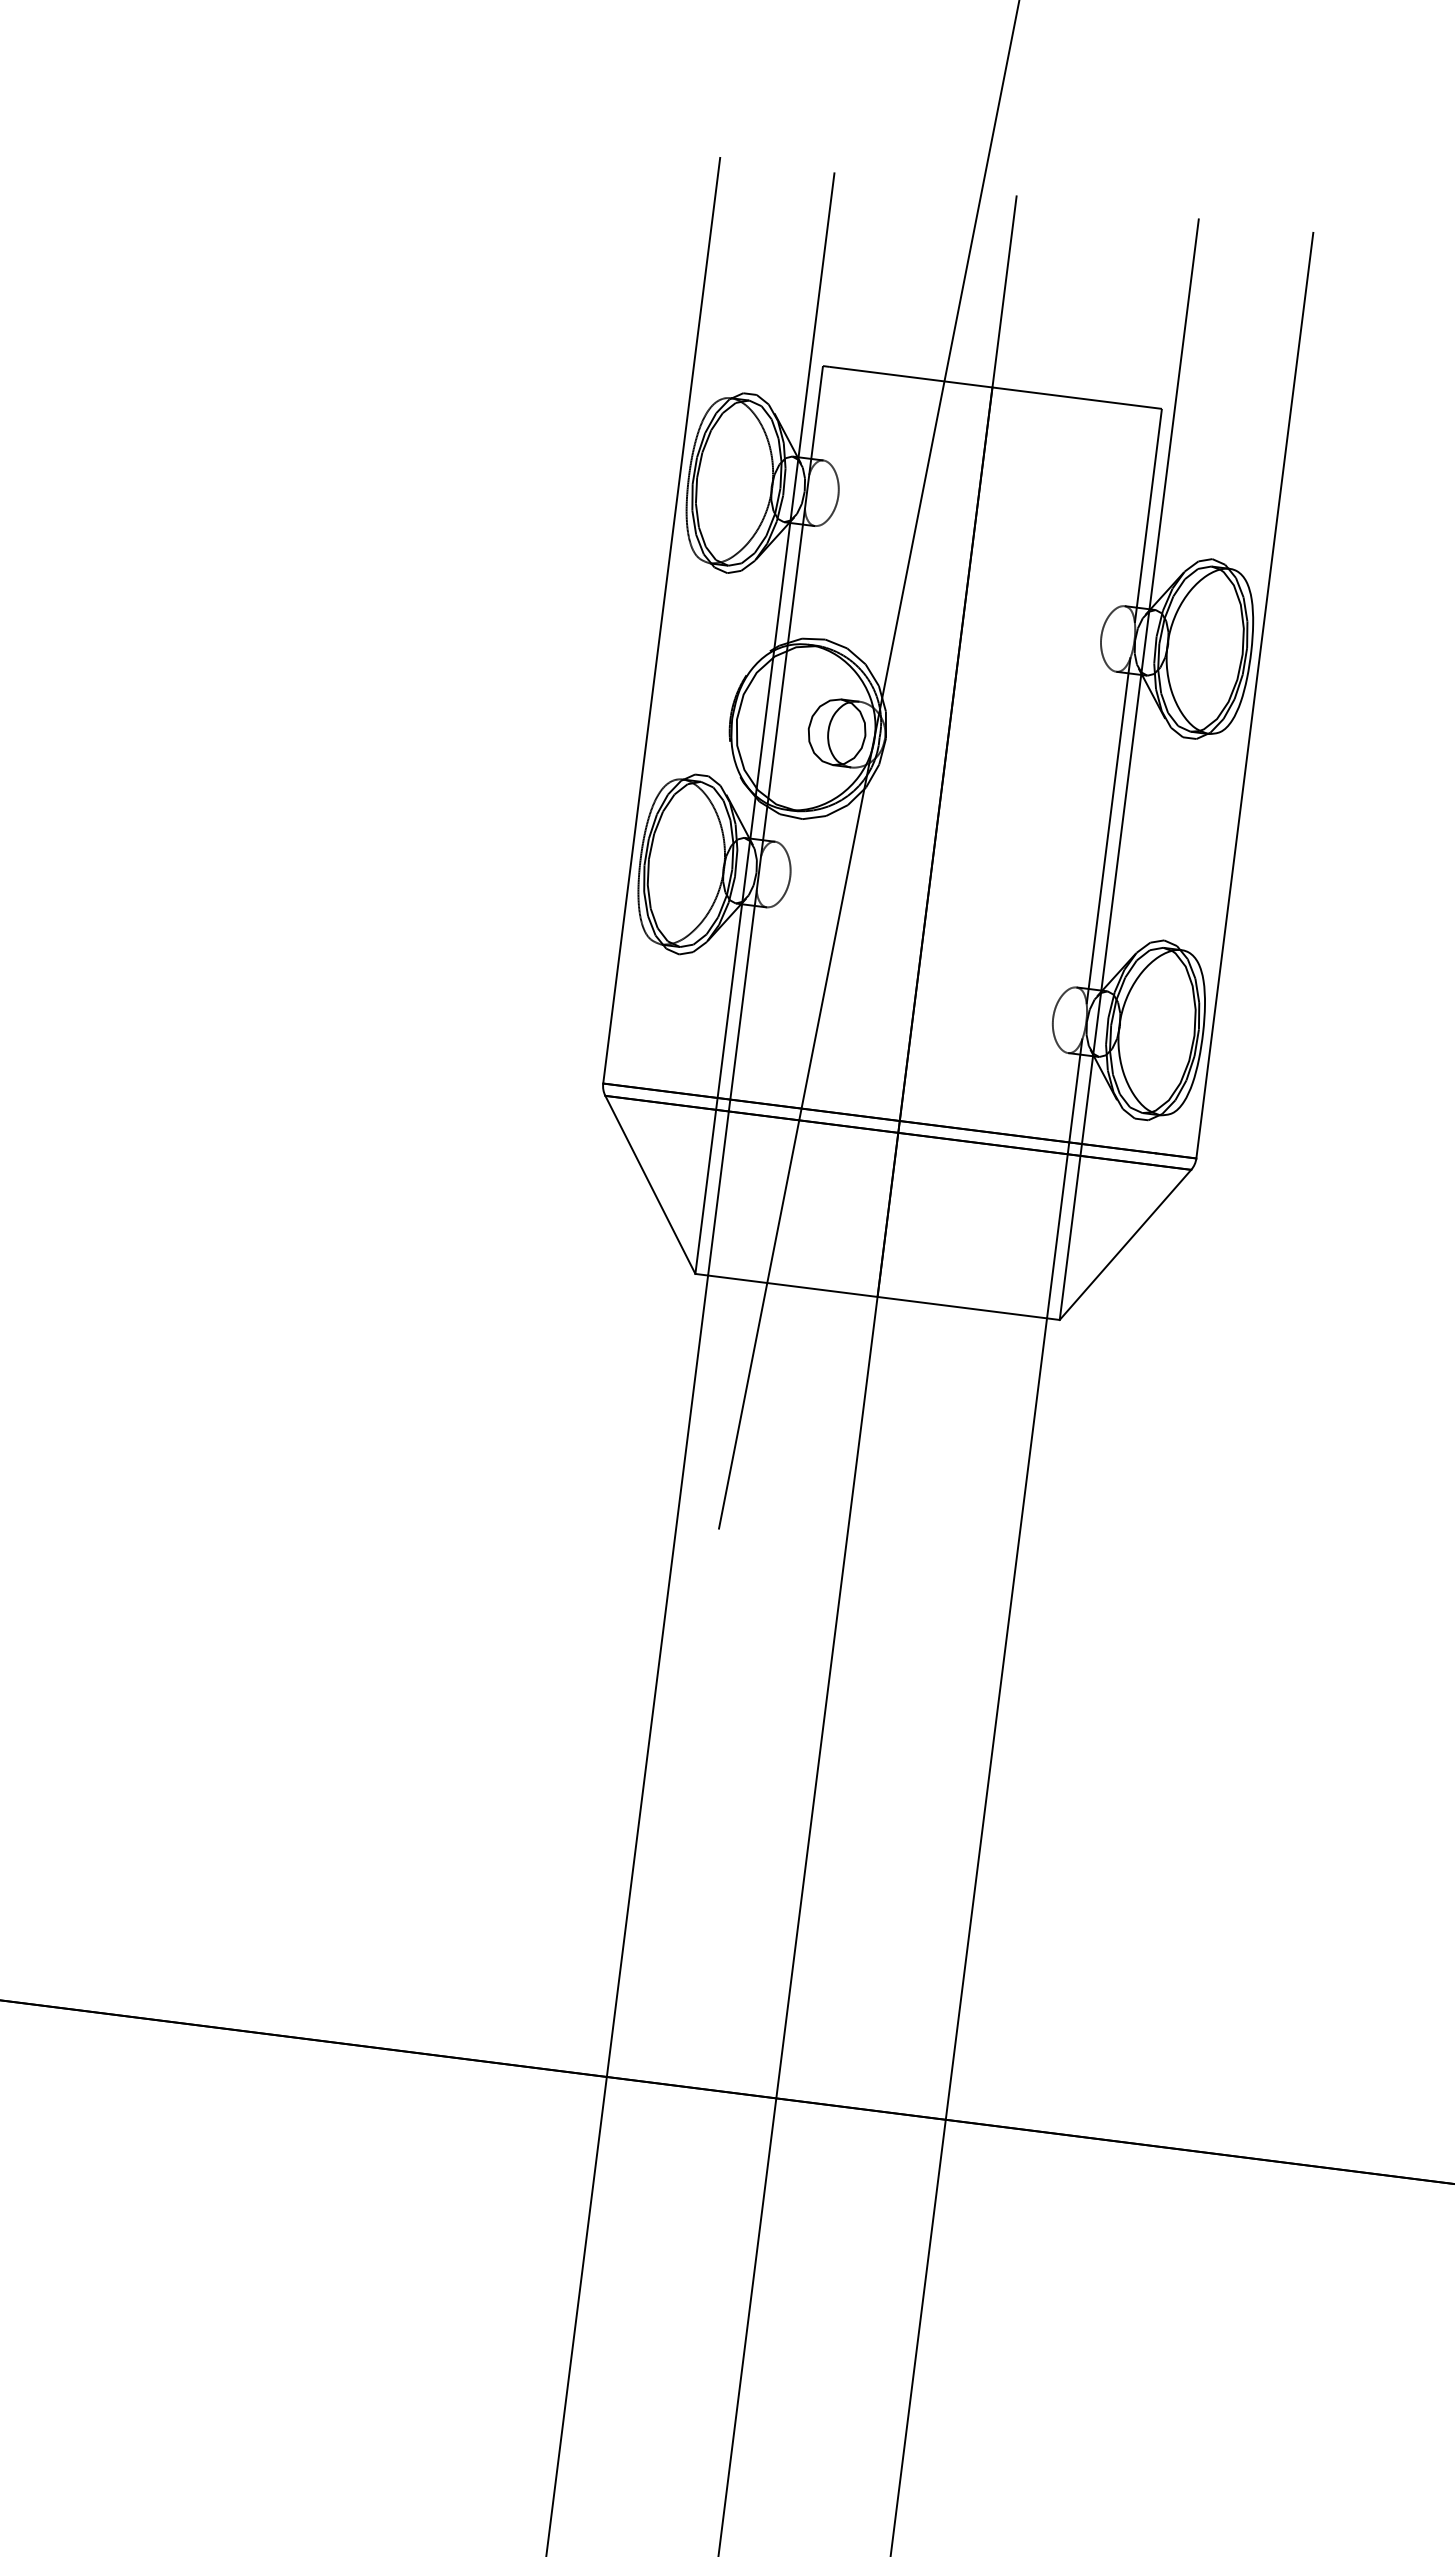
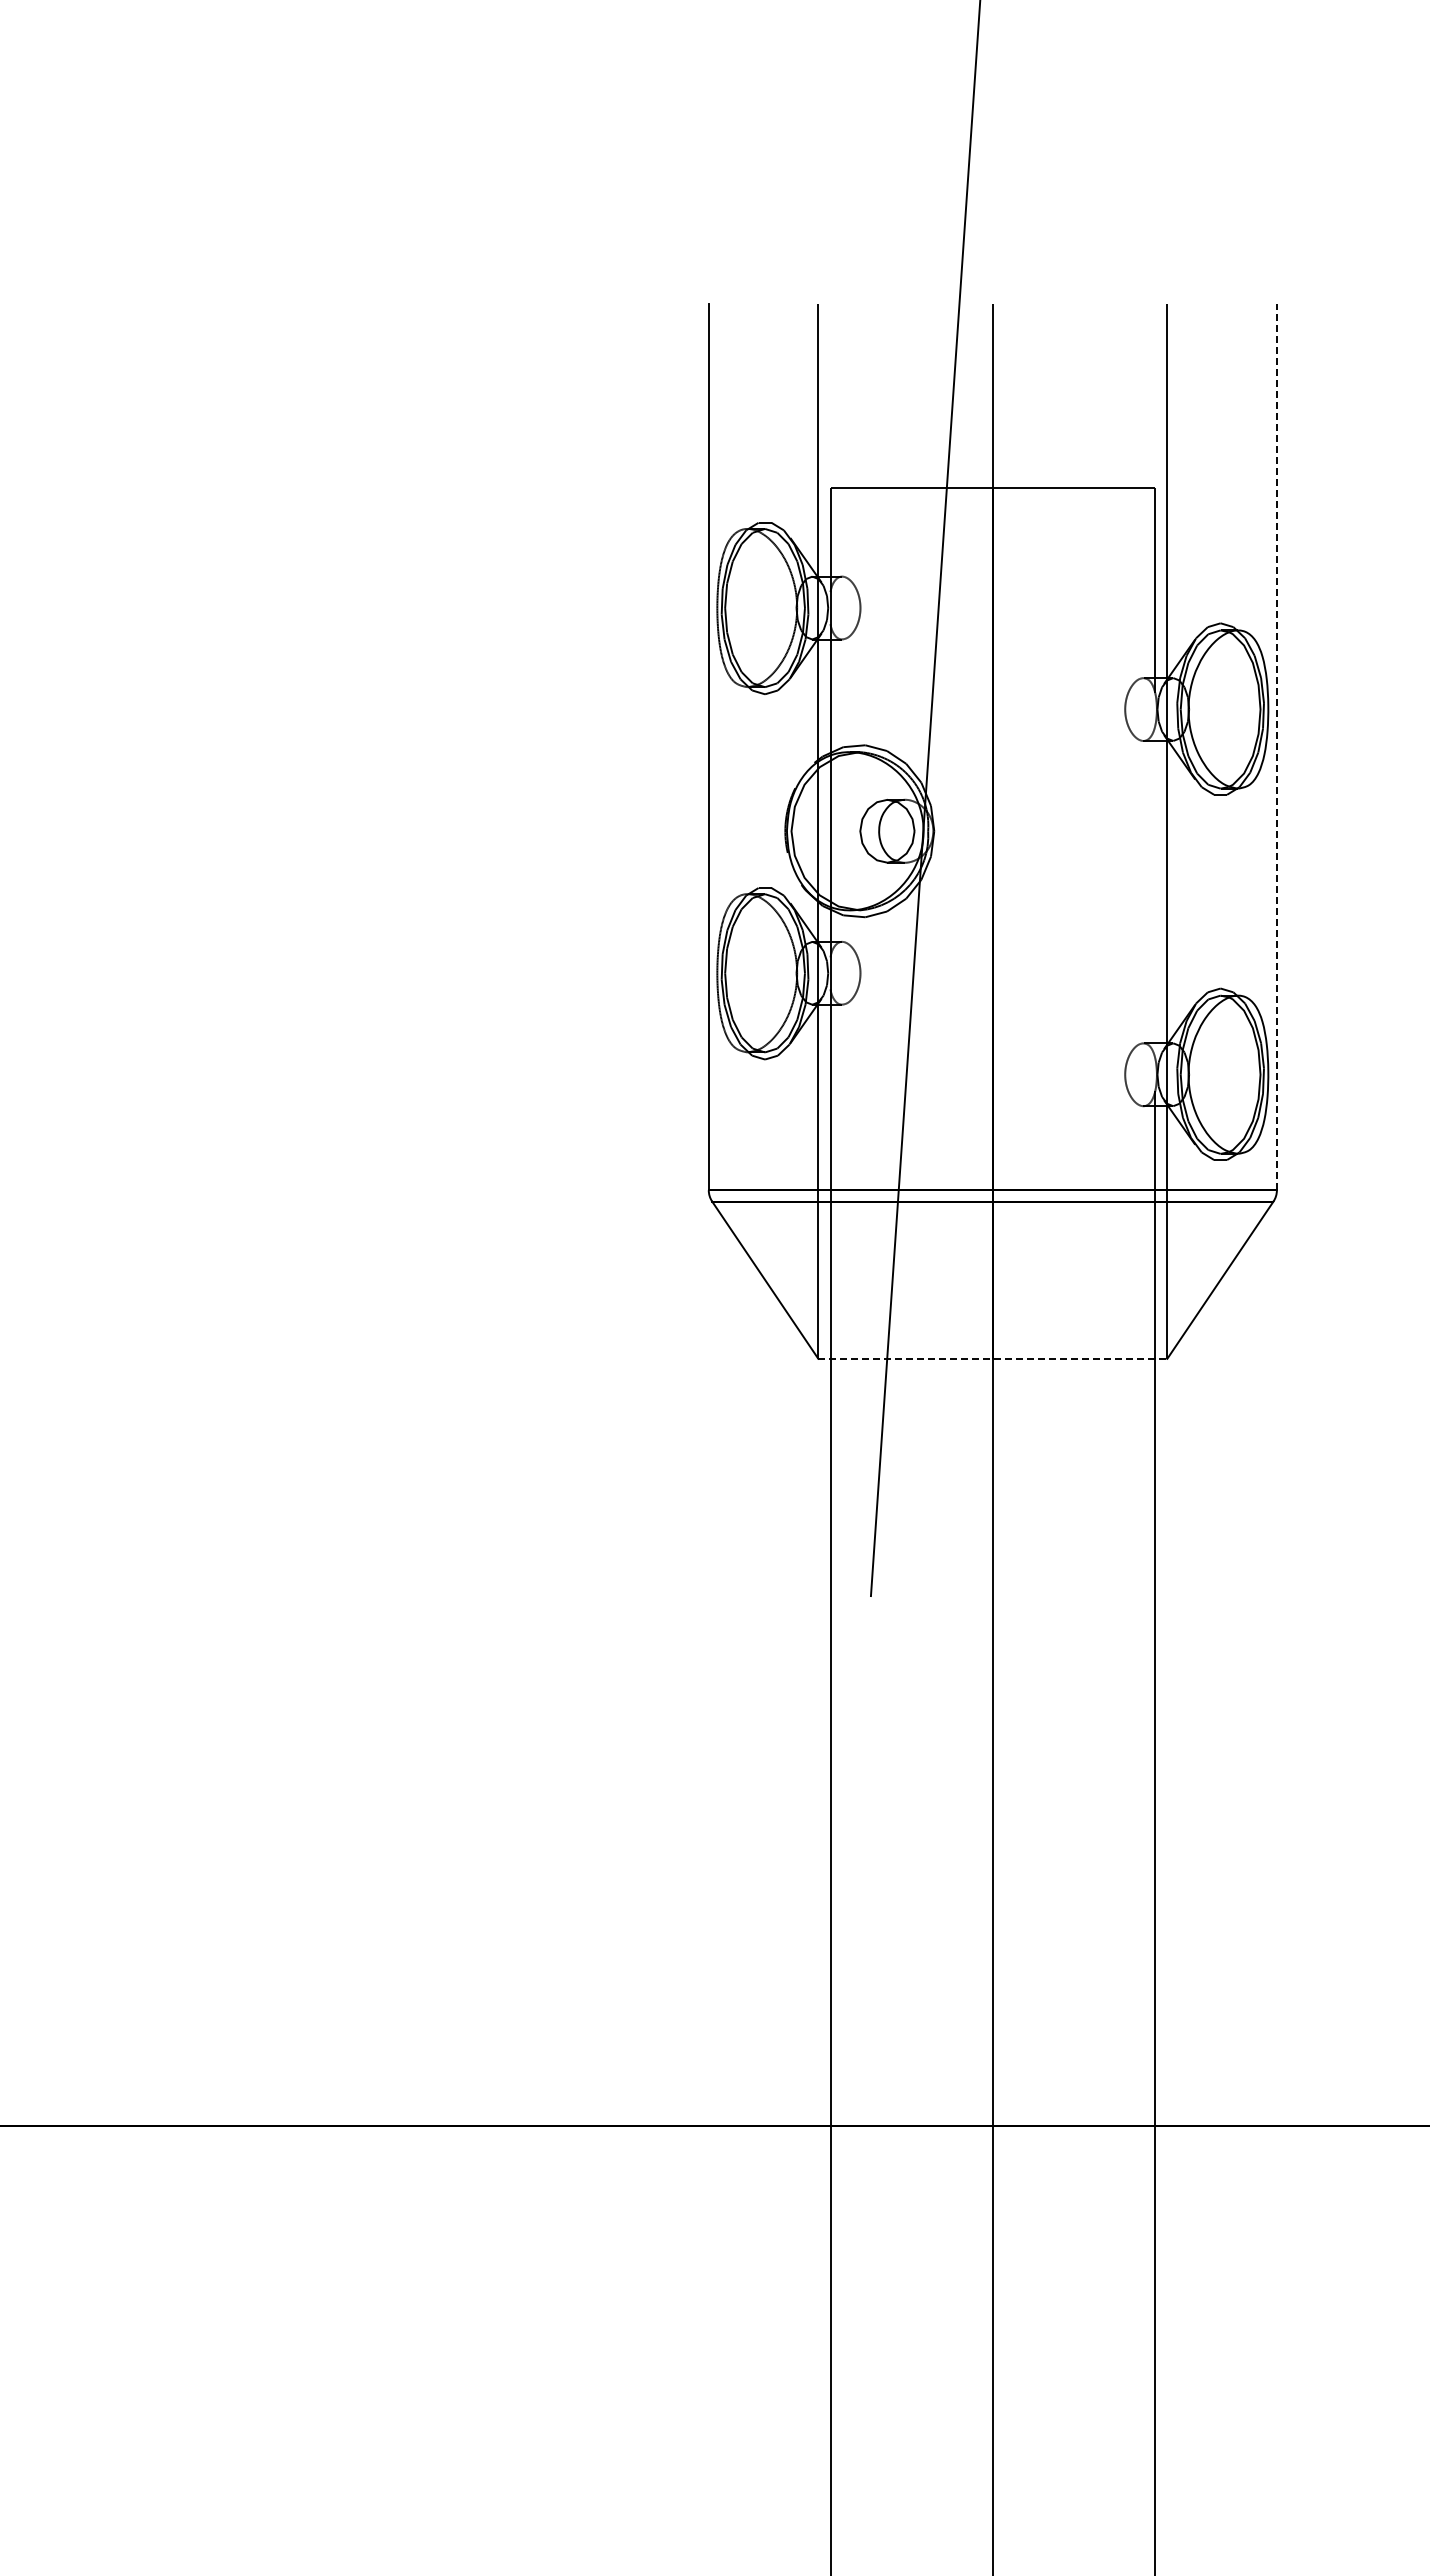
line: (1254, 695) -> (1276, 746), solid -> dashed
line: (1109, 830) -> (1155, 891), removed
line: (878, 1296) -> (993, 1358), solid -> dashed

